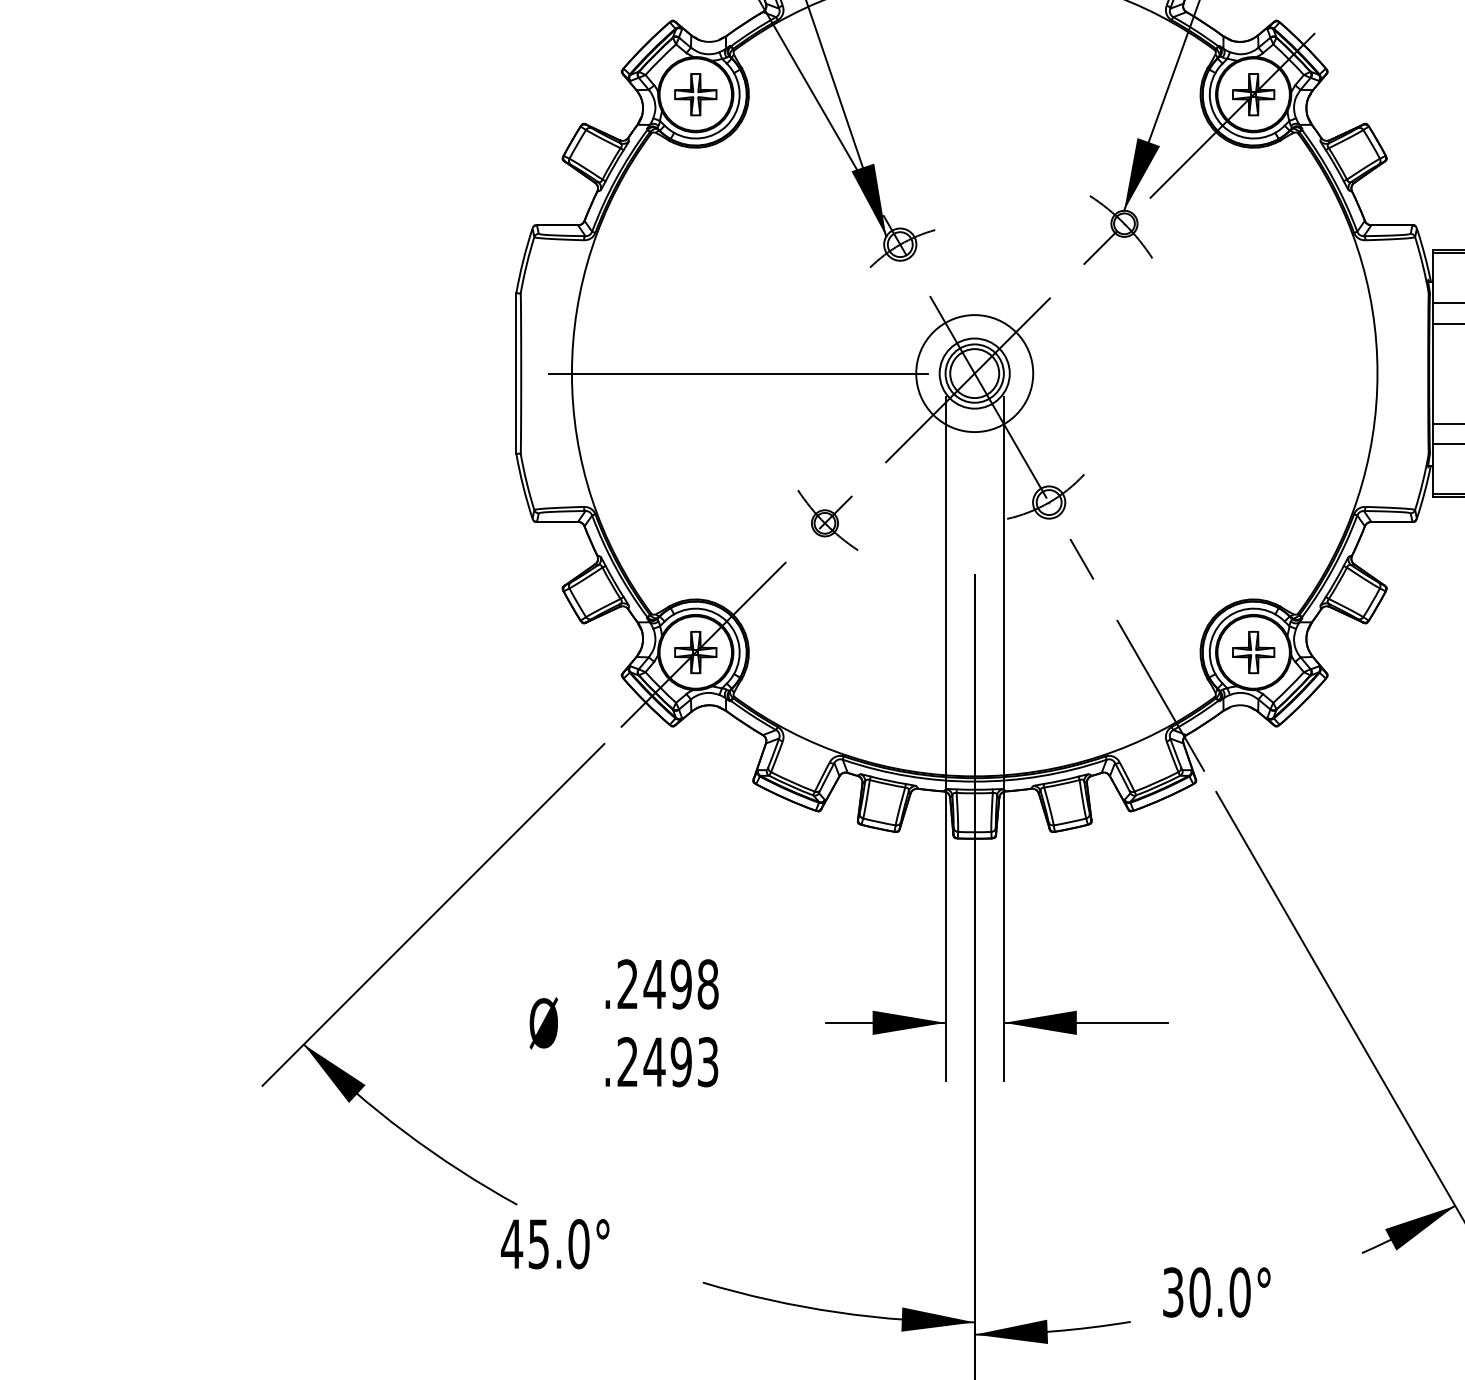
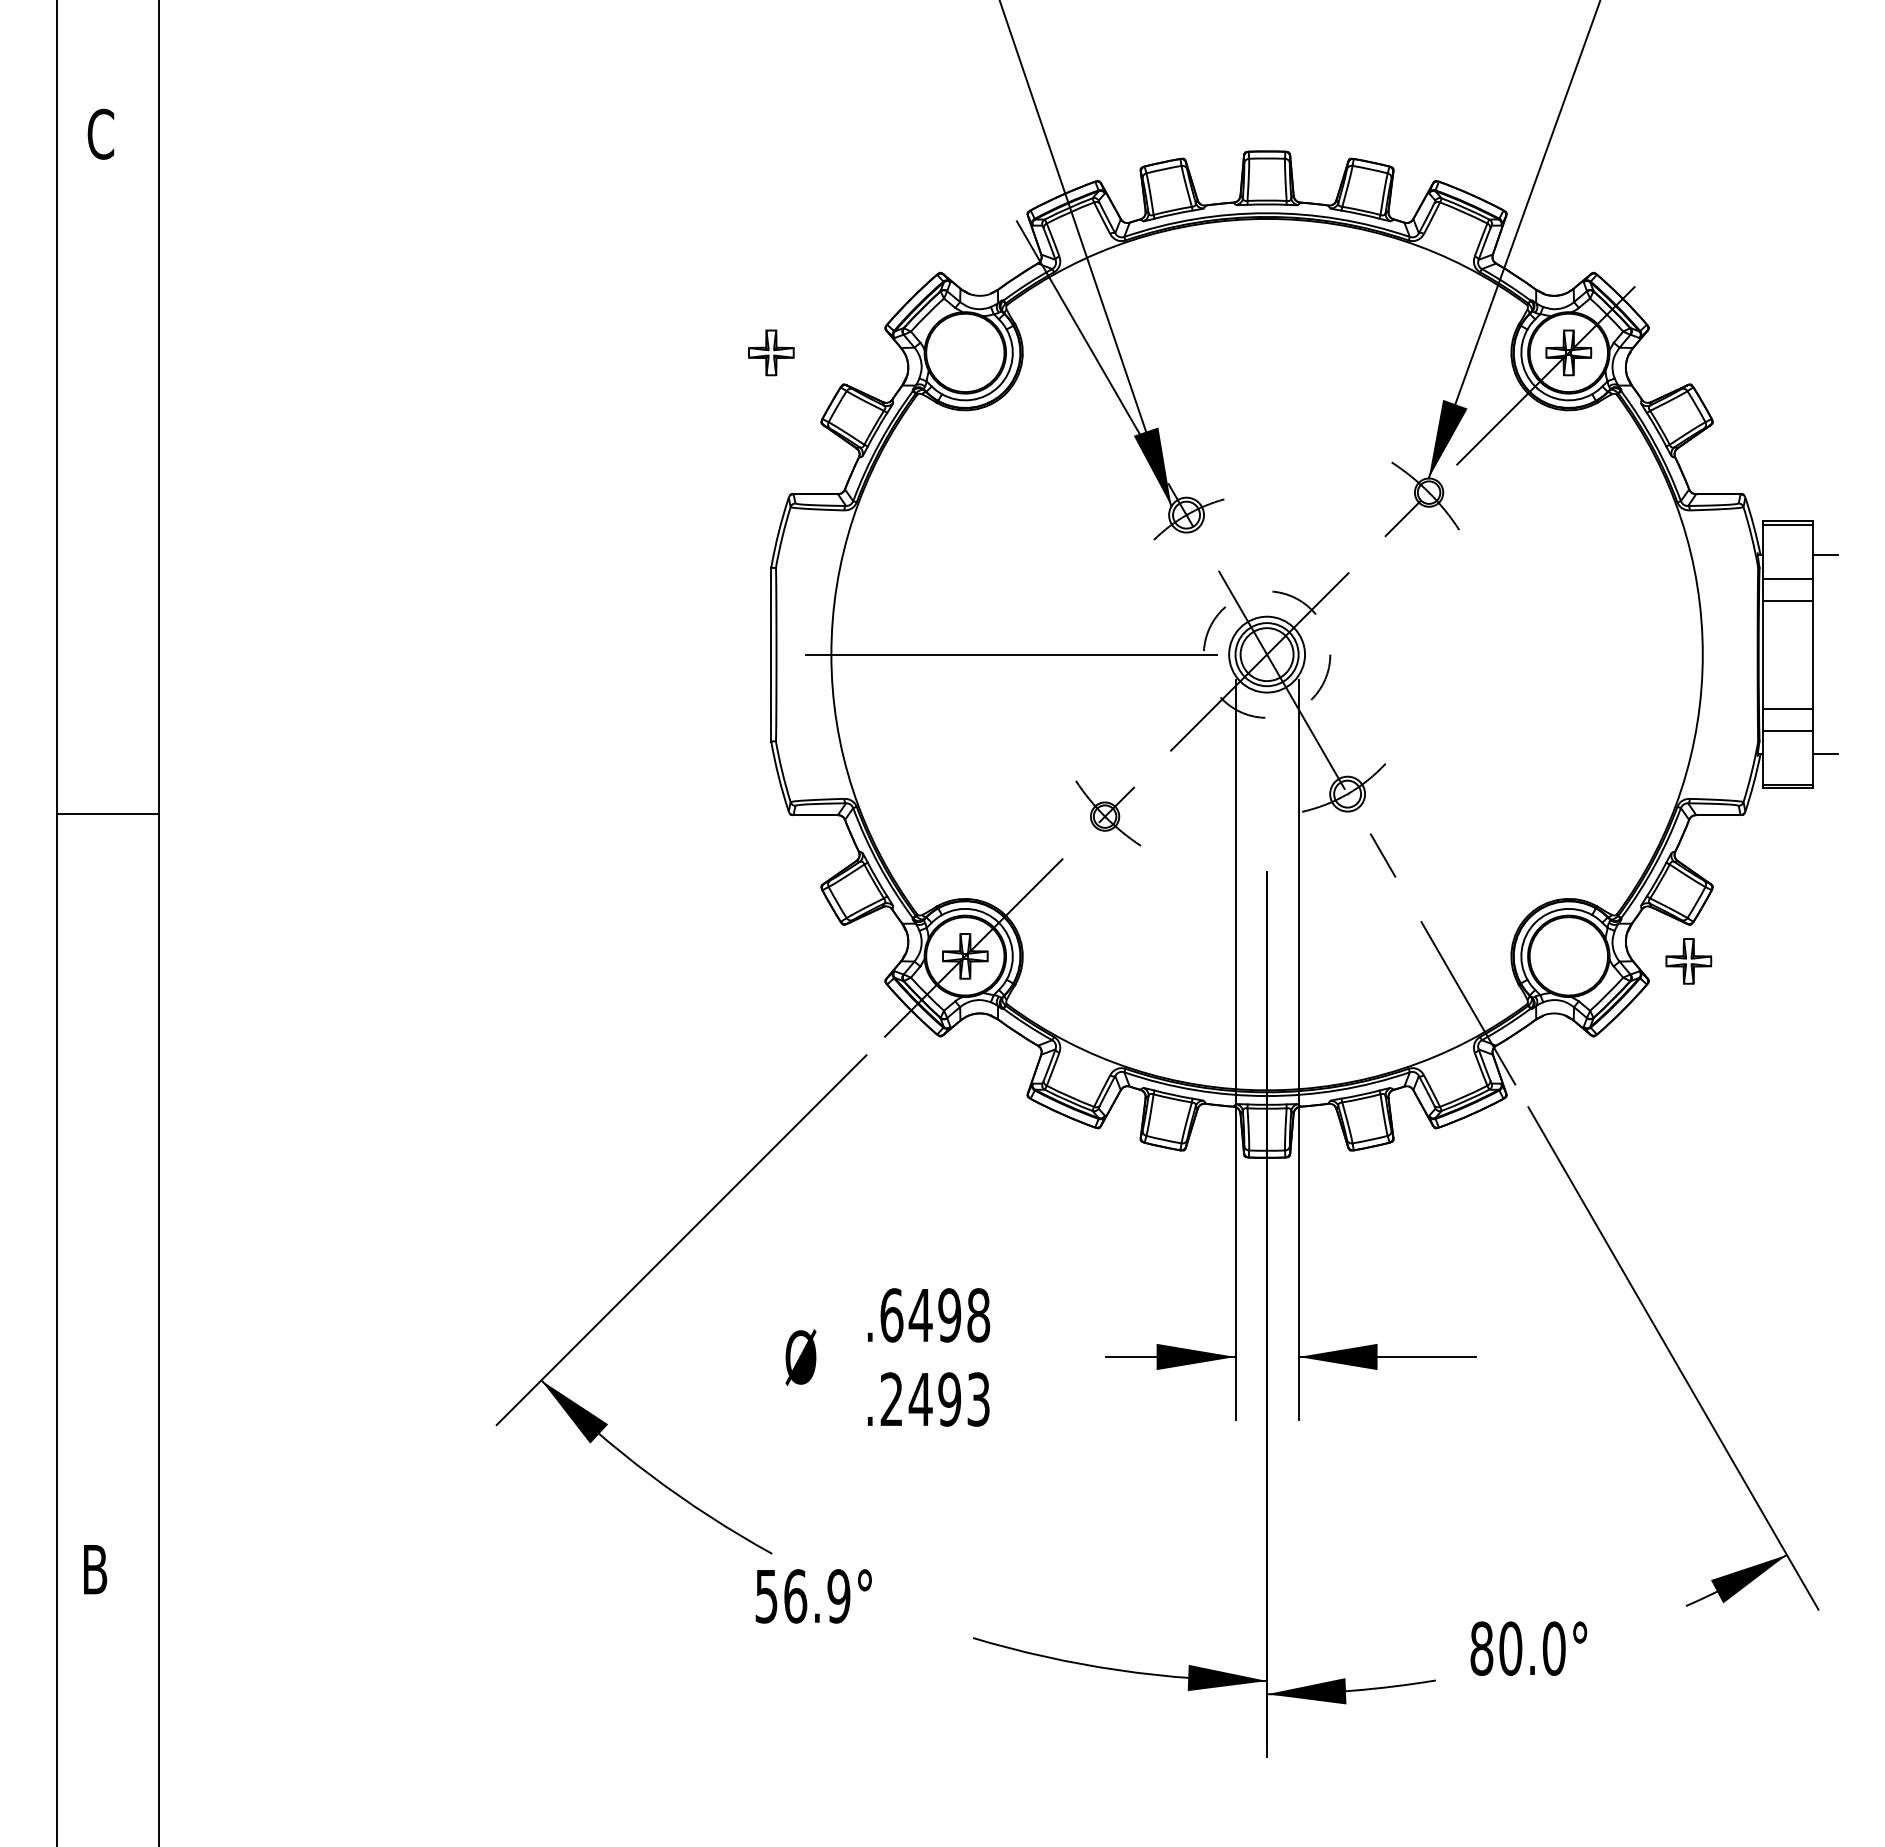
part: (695, 94) -> (771, 352), moved
circle: (974, 373) -> (1266, 654), solid -> dashed
part: (1253, 652) -> (1688, 961), moved
text: (627, 984) -> (891, 1315), .2498 -> .6498
text: (545, 1244) -> (802, 1596), 45.0° -> 56.9°
text: (1172, 1292) -> (1481, 1648), 30.0° -> 80.0°

